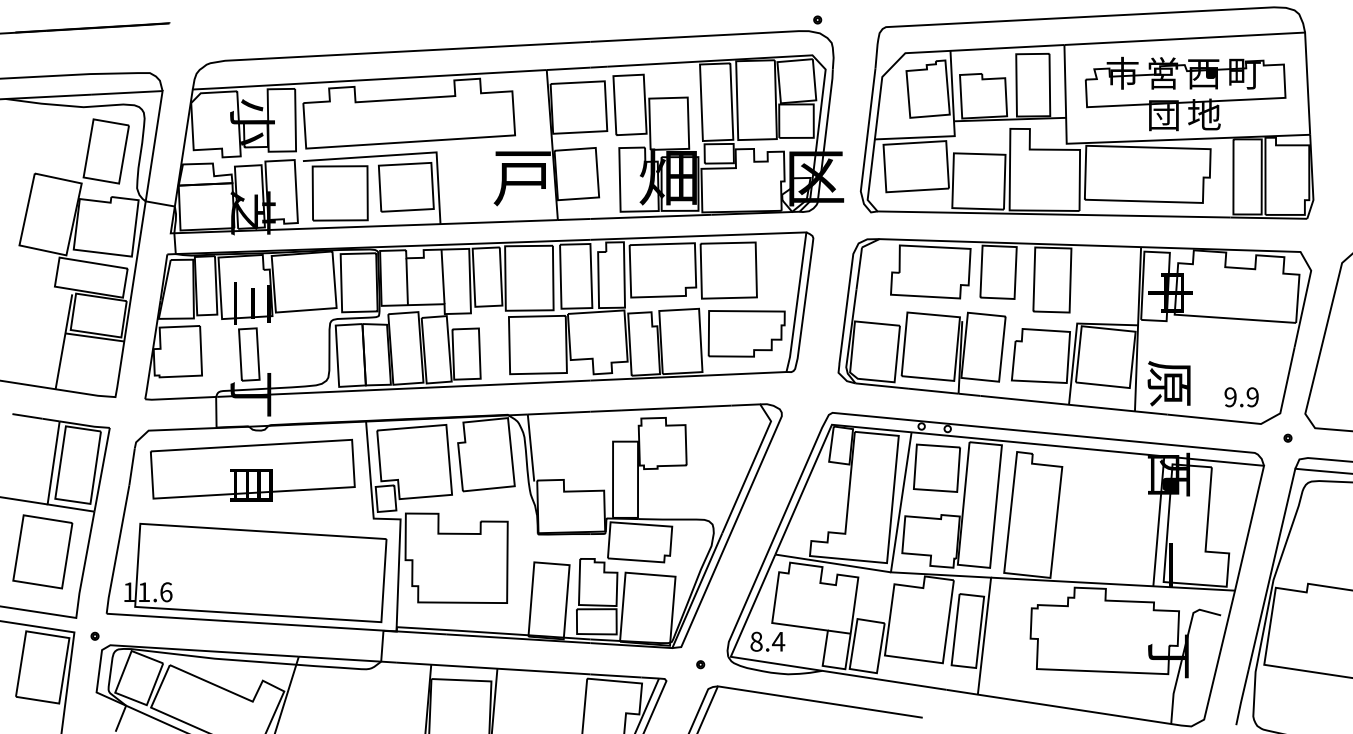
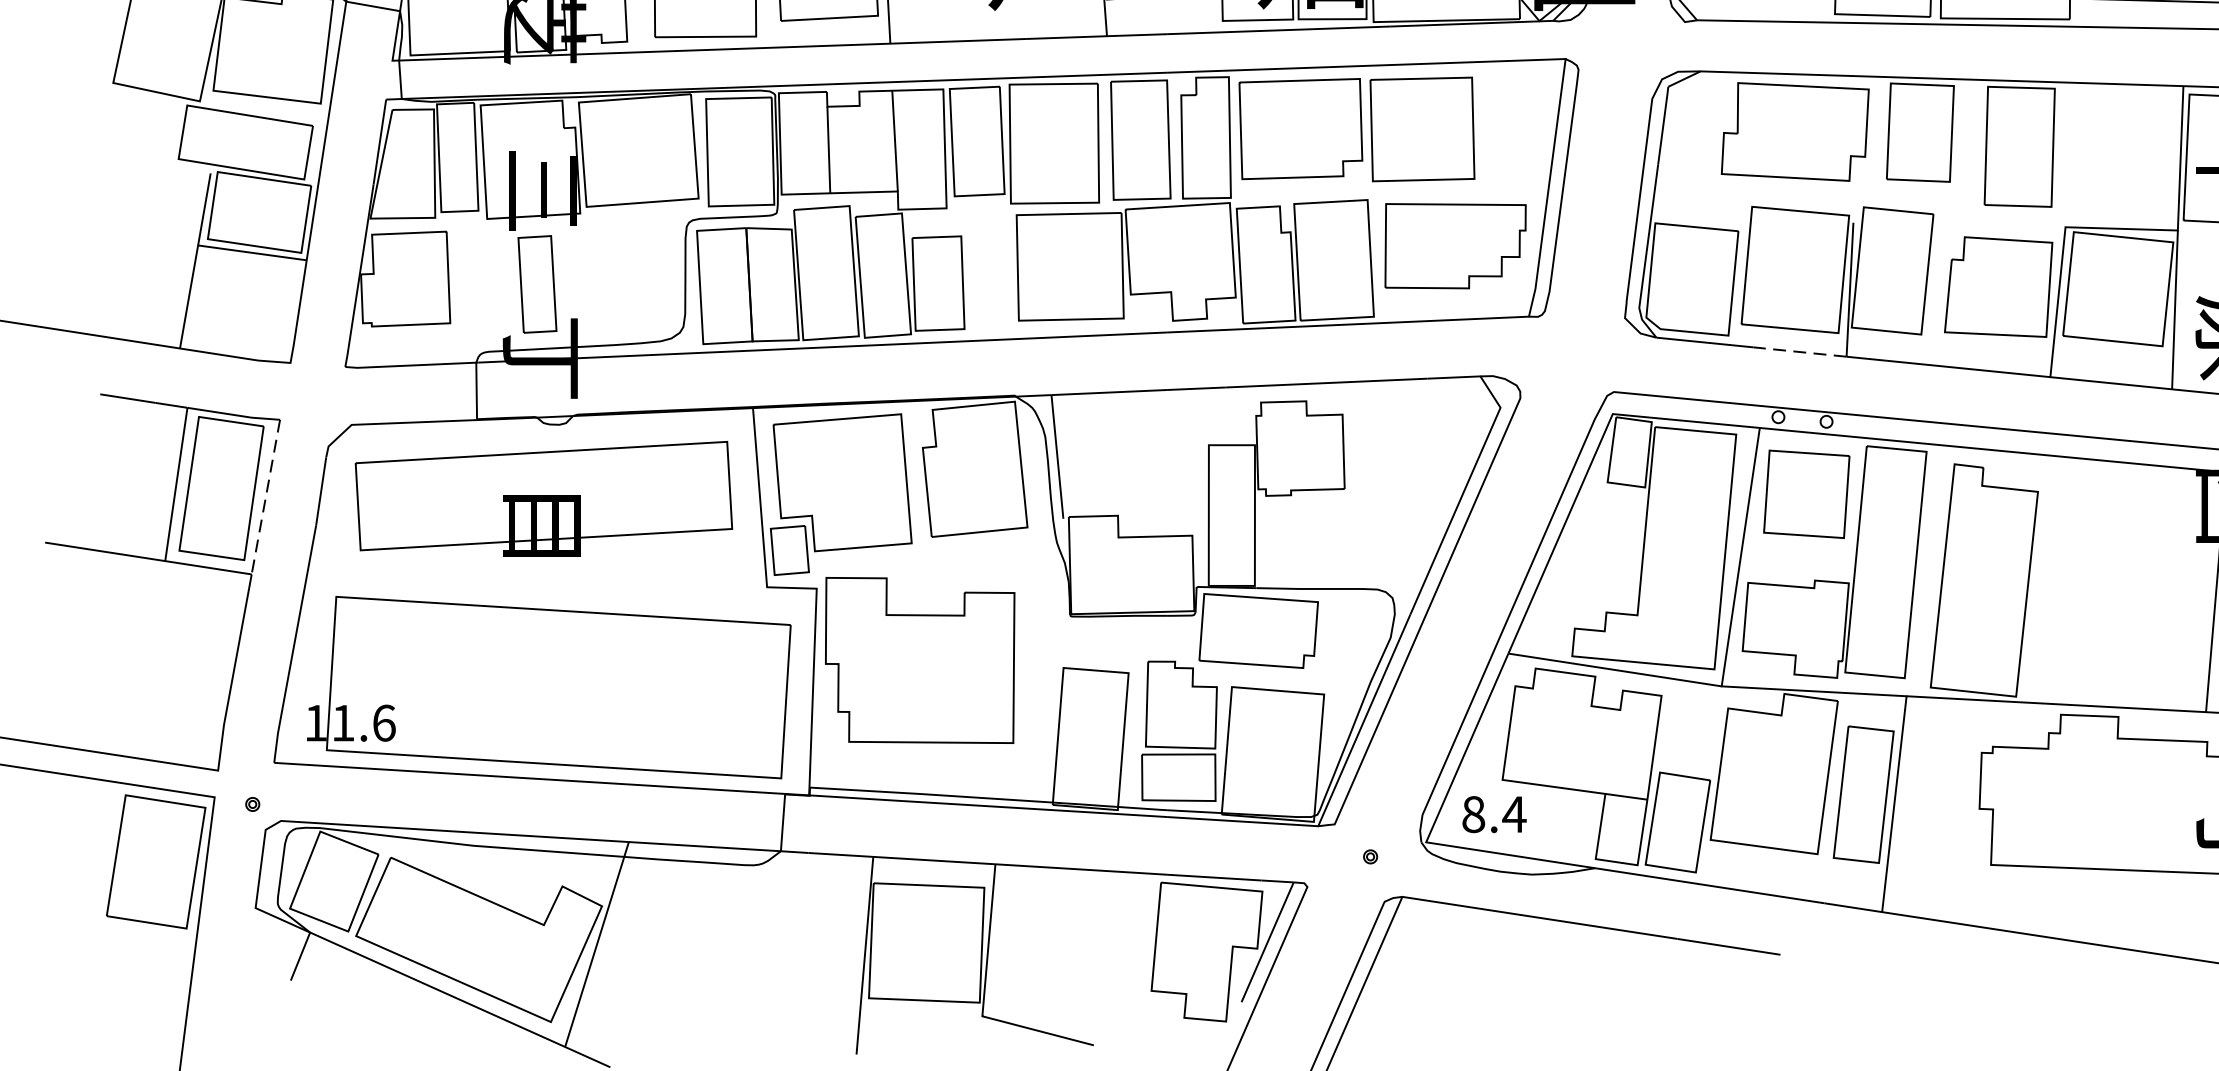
line: (932, 391) -> (1798, 352), solid -> dashed
line: (102, 469) -> (266, 496), solid -> dashed
part: (42, 551) -> (155, 647), removed

